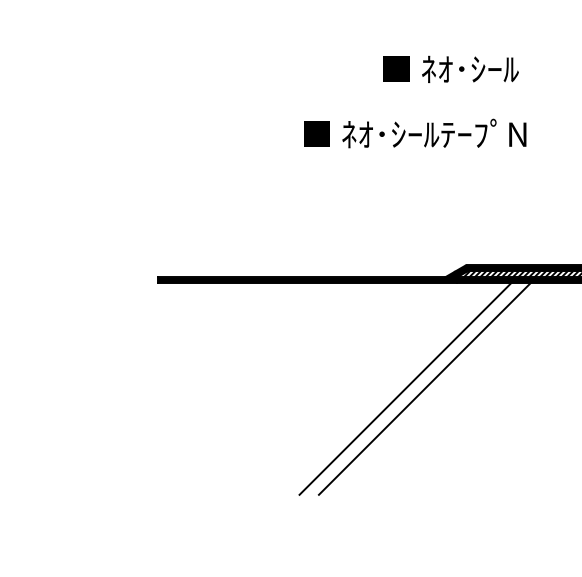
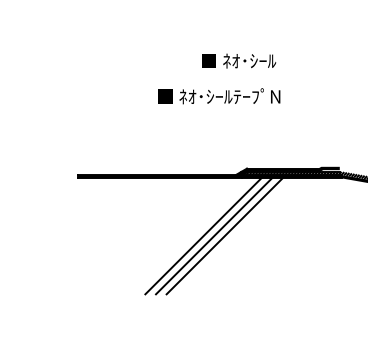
line: (386, 389) -> (203, 236), added

